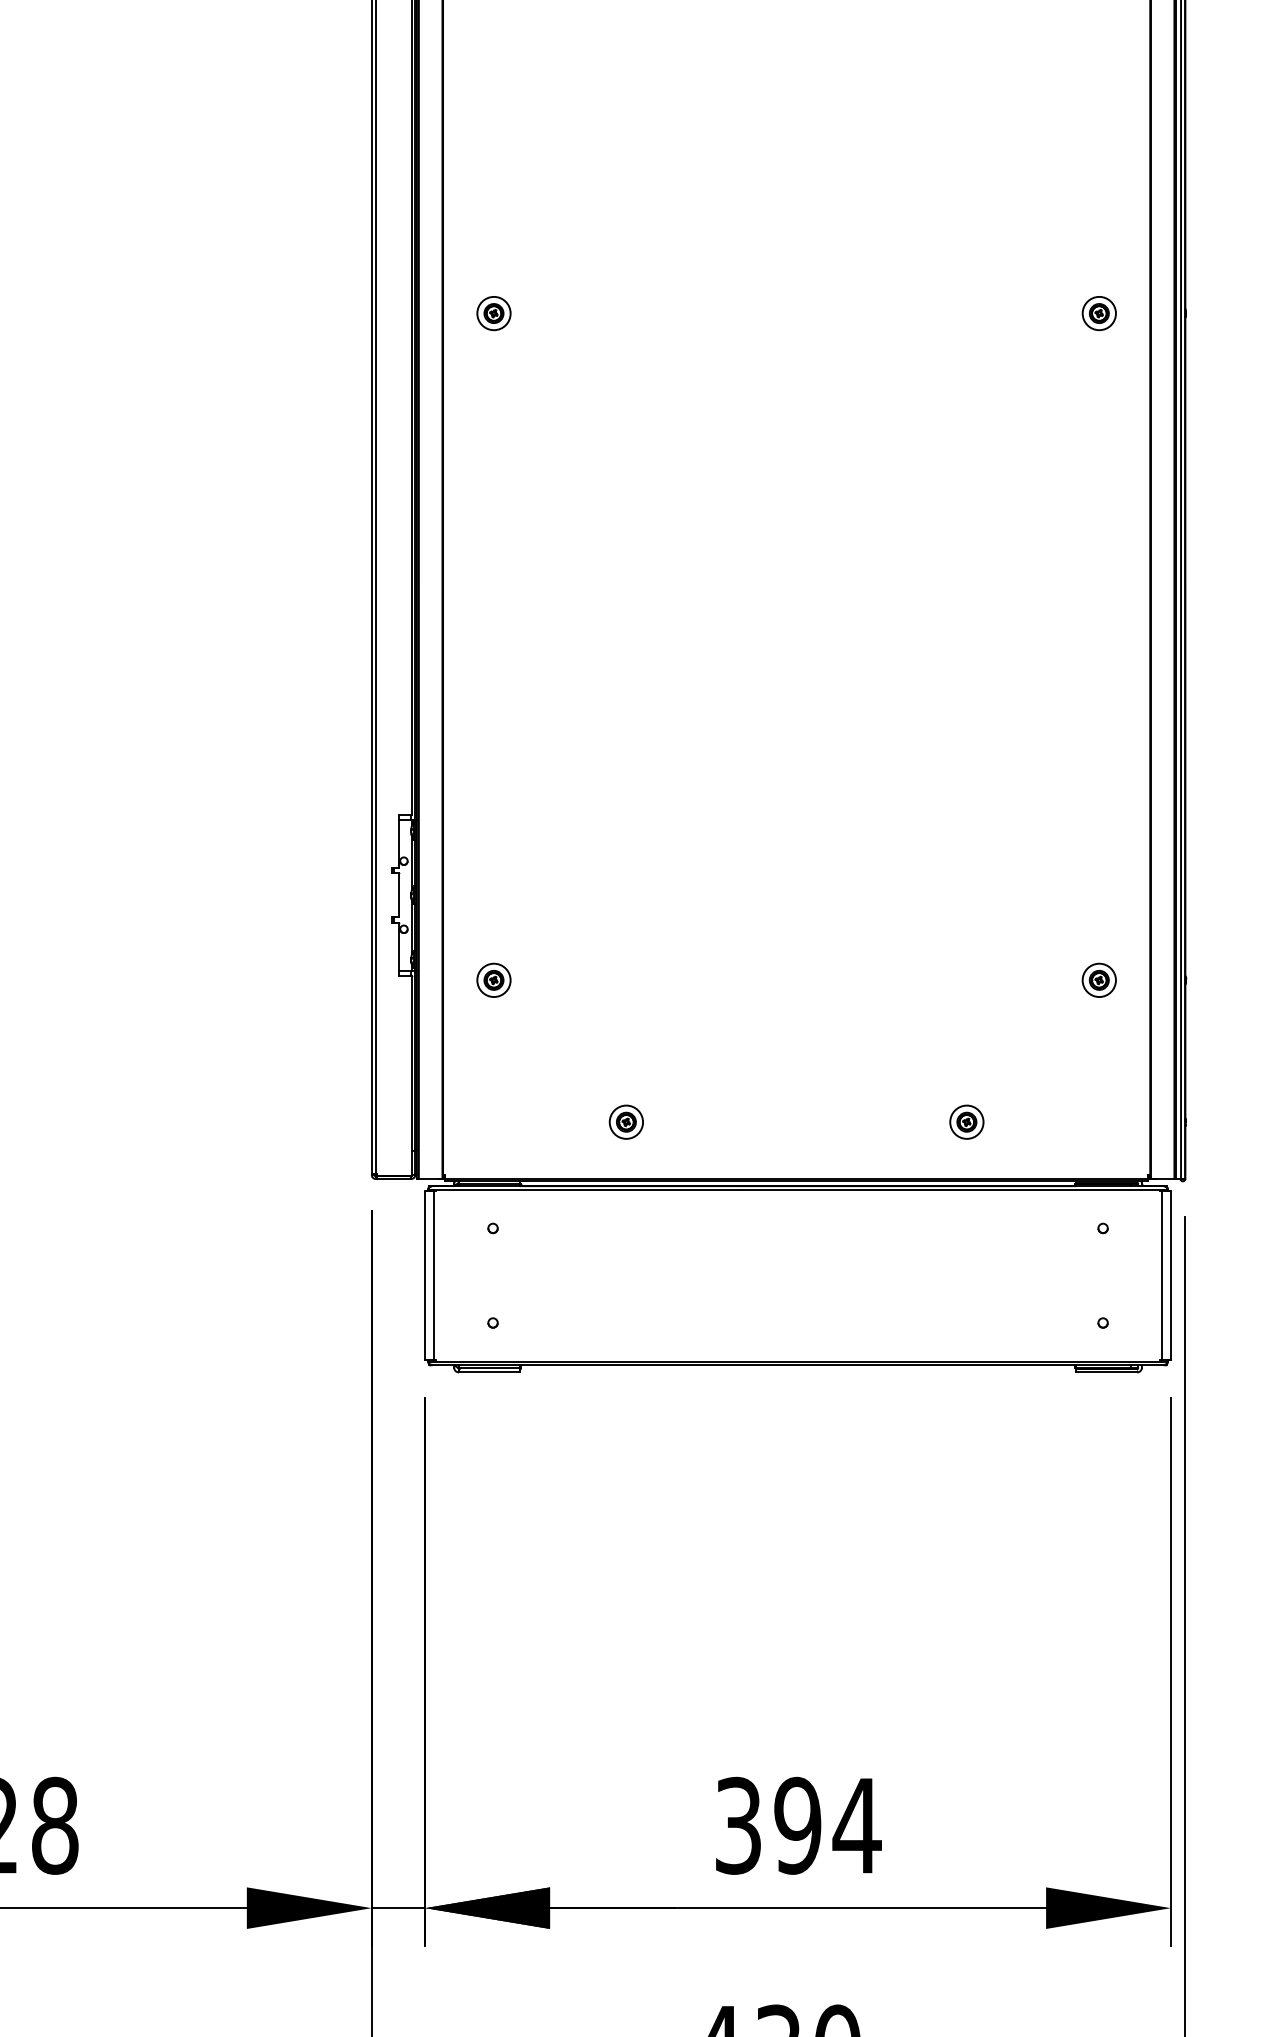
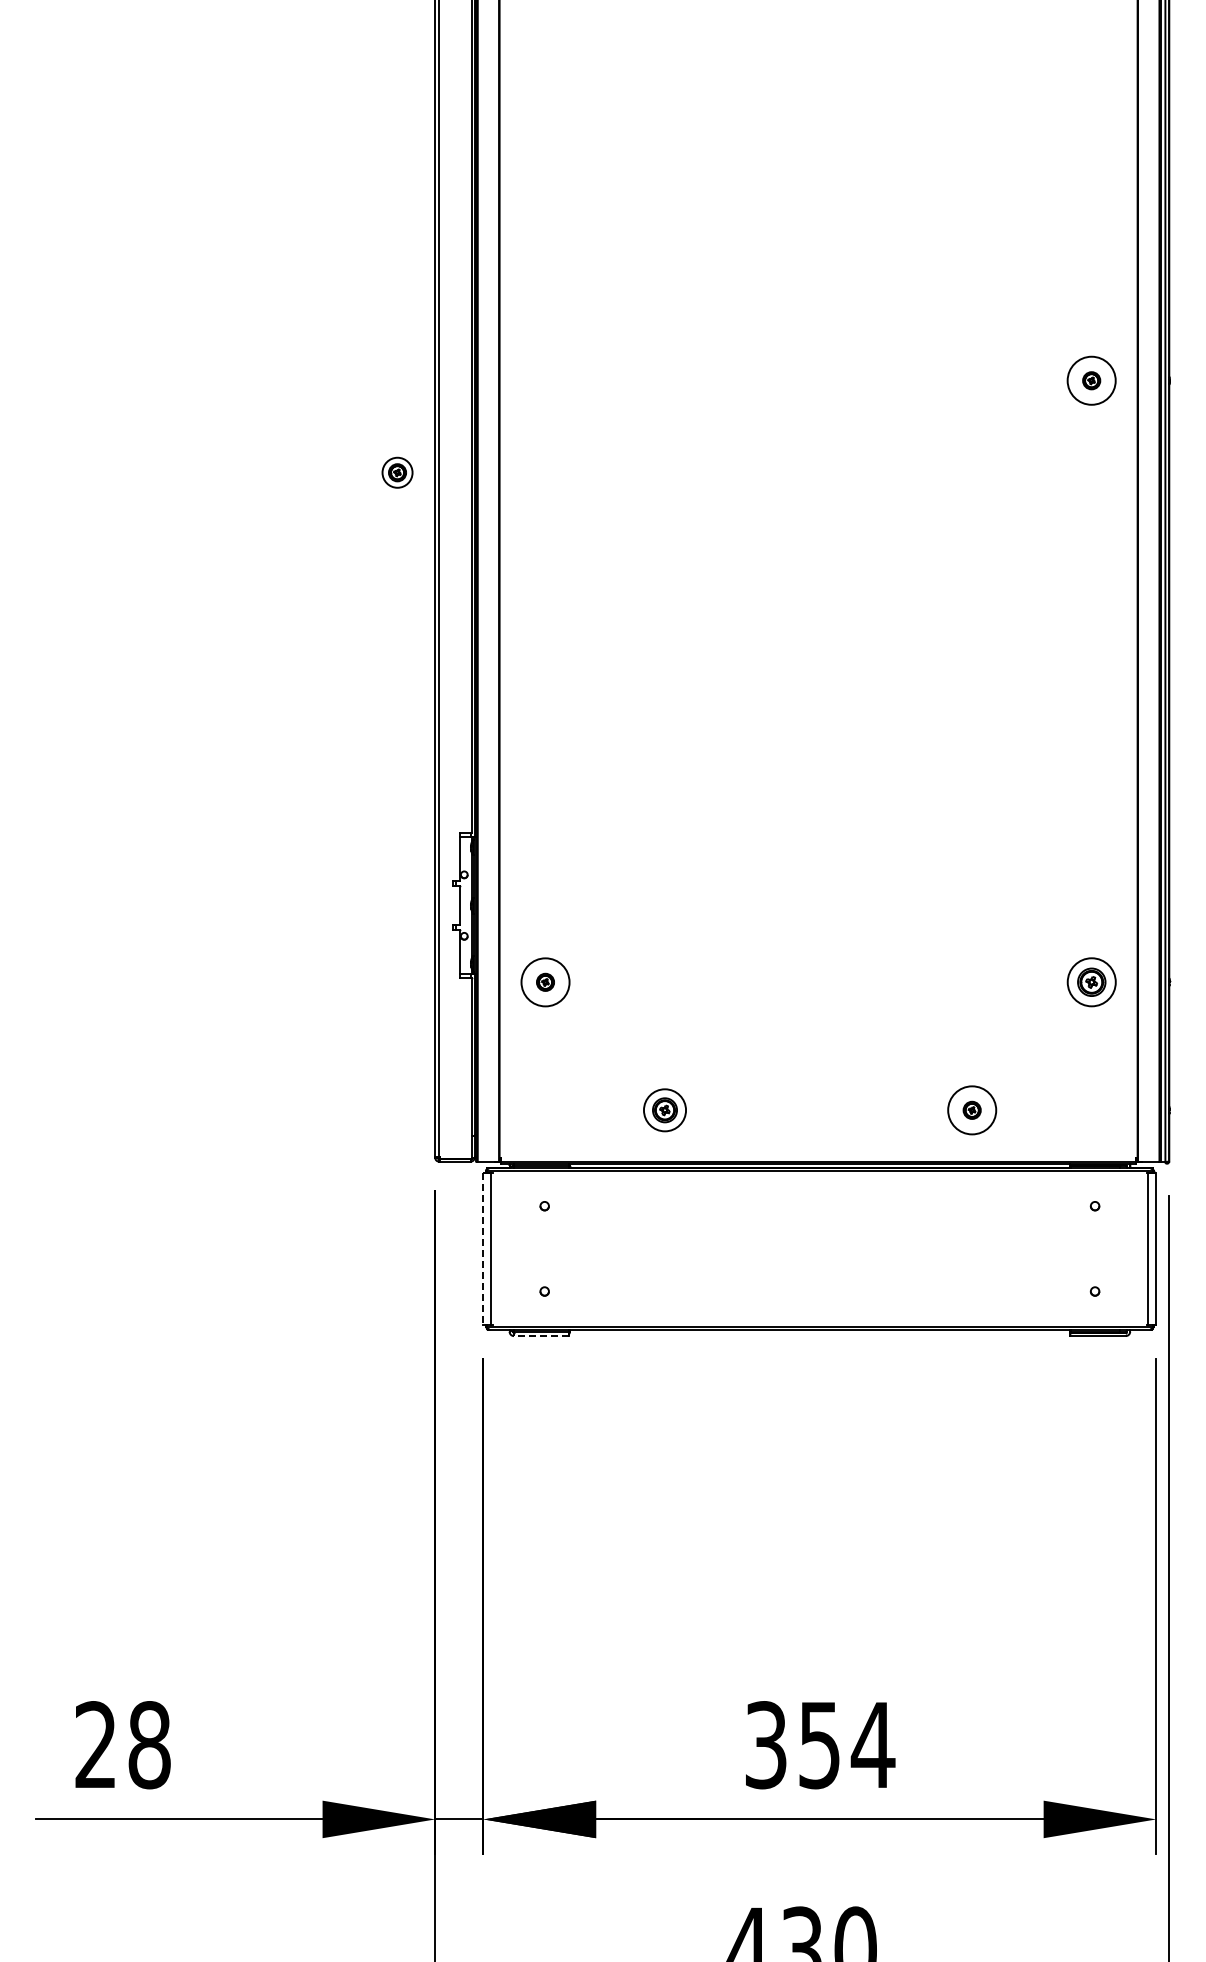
part: (493, 313) -> (397, 472), moved
circle: (1099, 313) -> (1091, 380), size x1.6
circle: (493, 980) -> (545, 982), size x1.6
part: (1099, 980) -> (1091, 982), size x1.6
part: (625, 1122) -> (664, 1110), size x1.4
circle: (967, 1122) -> (972, 1110), size x1.6
line: (425, 1276) -> (483, 1249), solid -> dashed
line: (489, 1372) -> (541, 1336), solid -> dashed
text: (797, 1826) -> (819, 1745), 394 -> 354

